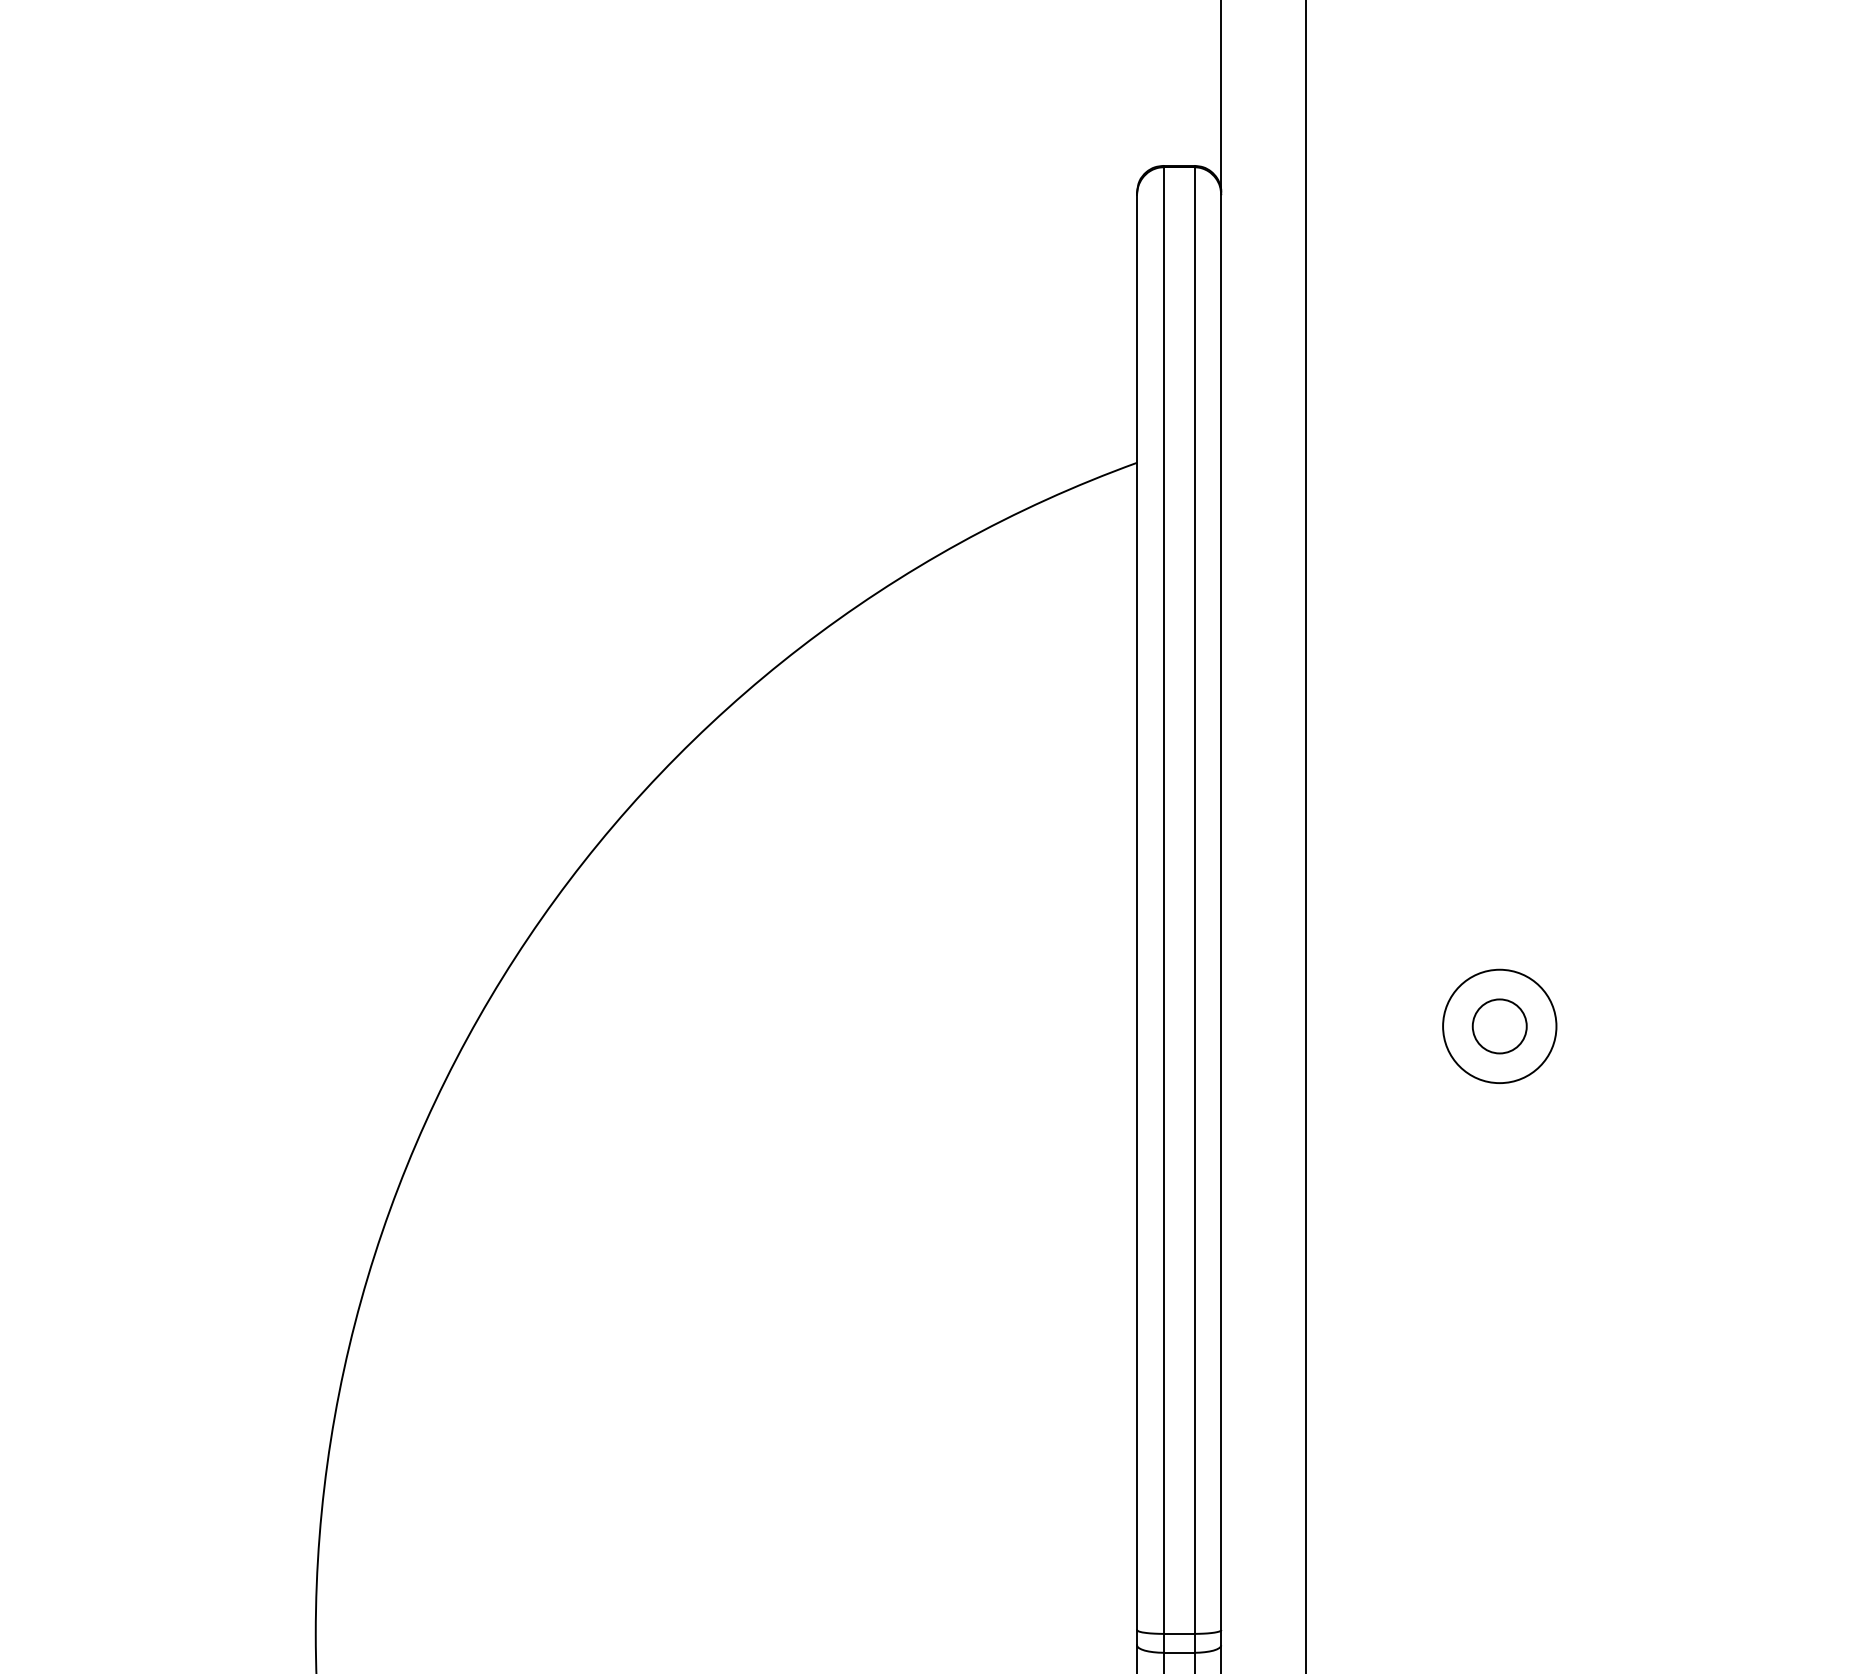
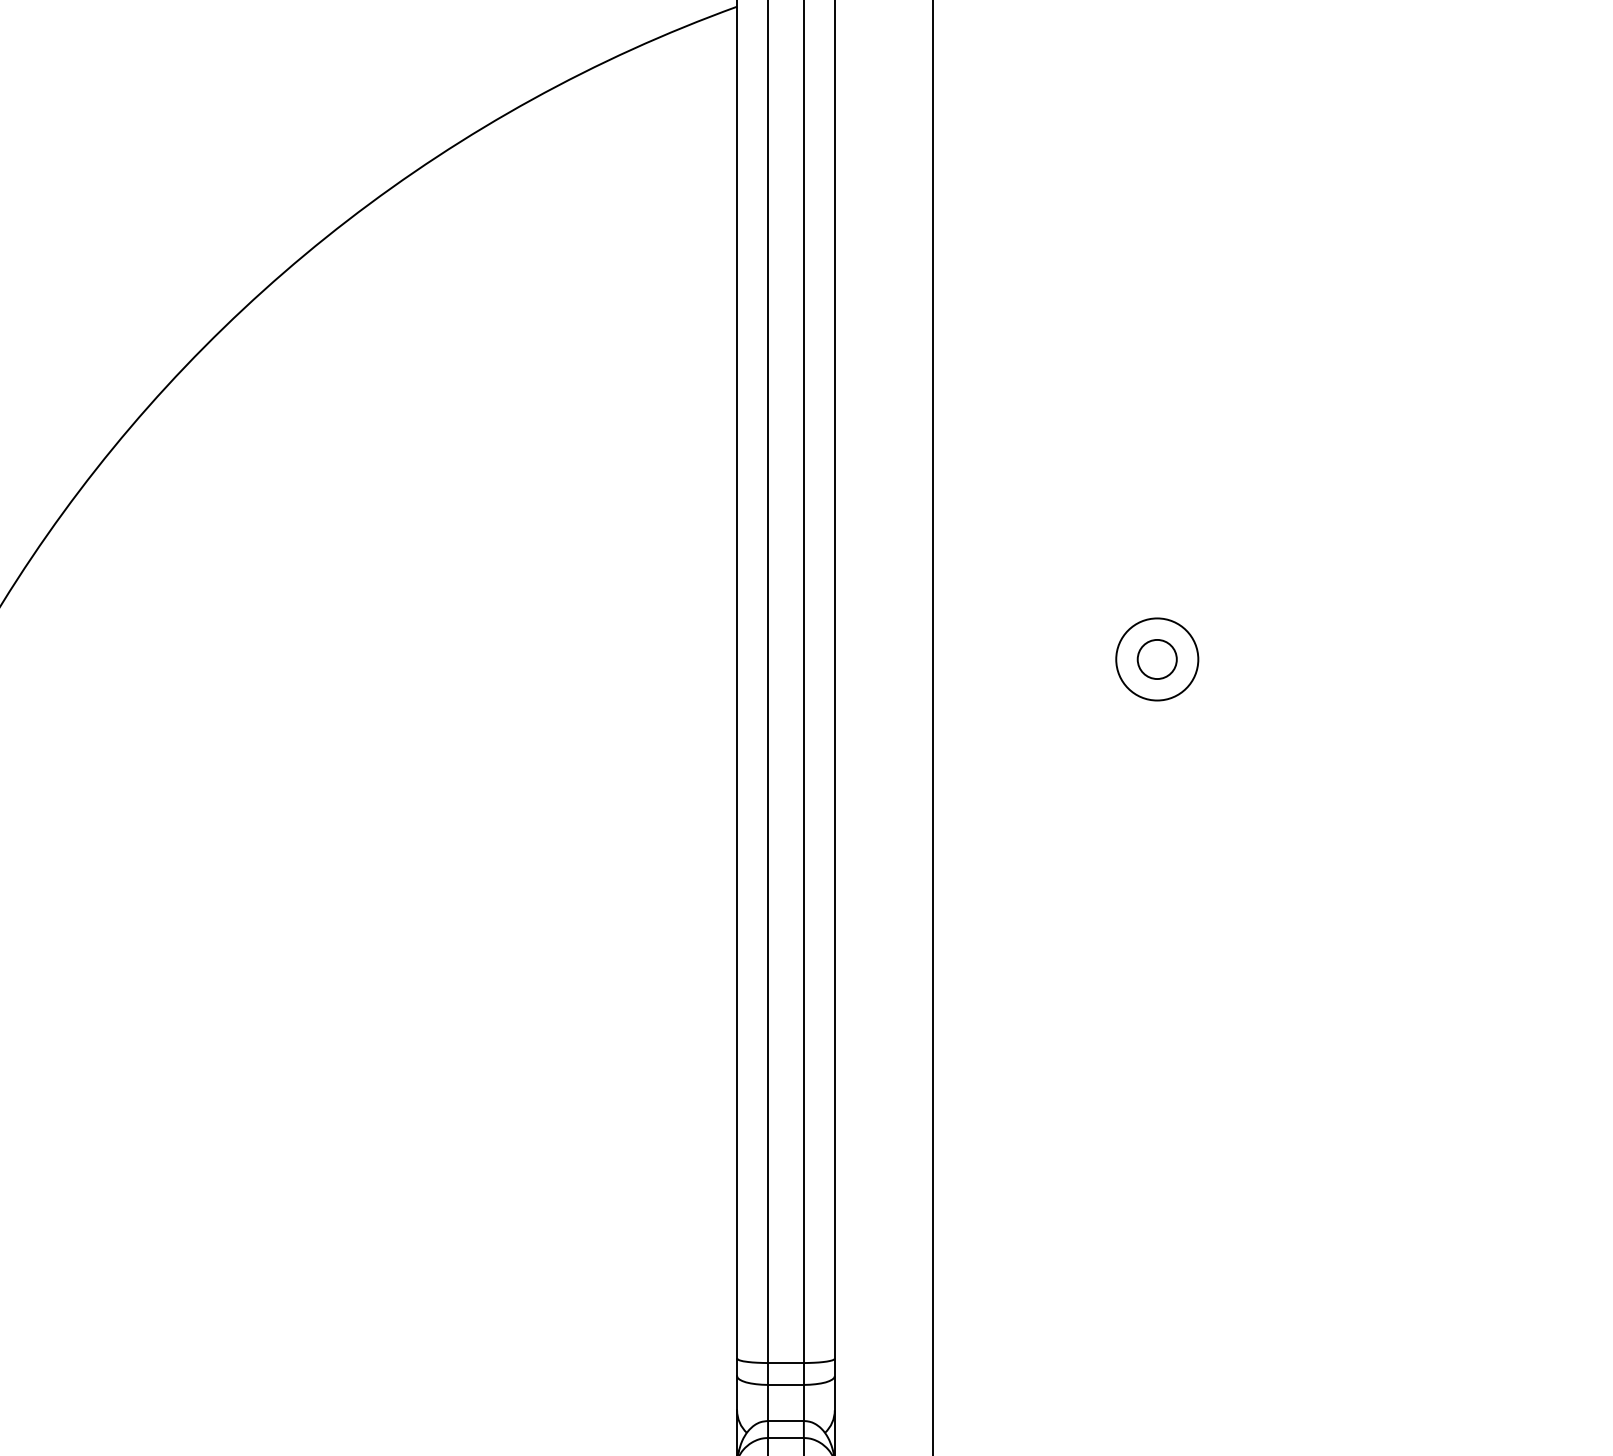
circle: (1499, 1026) -> (1156, 659), size x0.62
circle: (1499, 1026) -> (1156, 659), size x0.62

